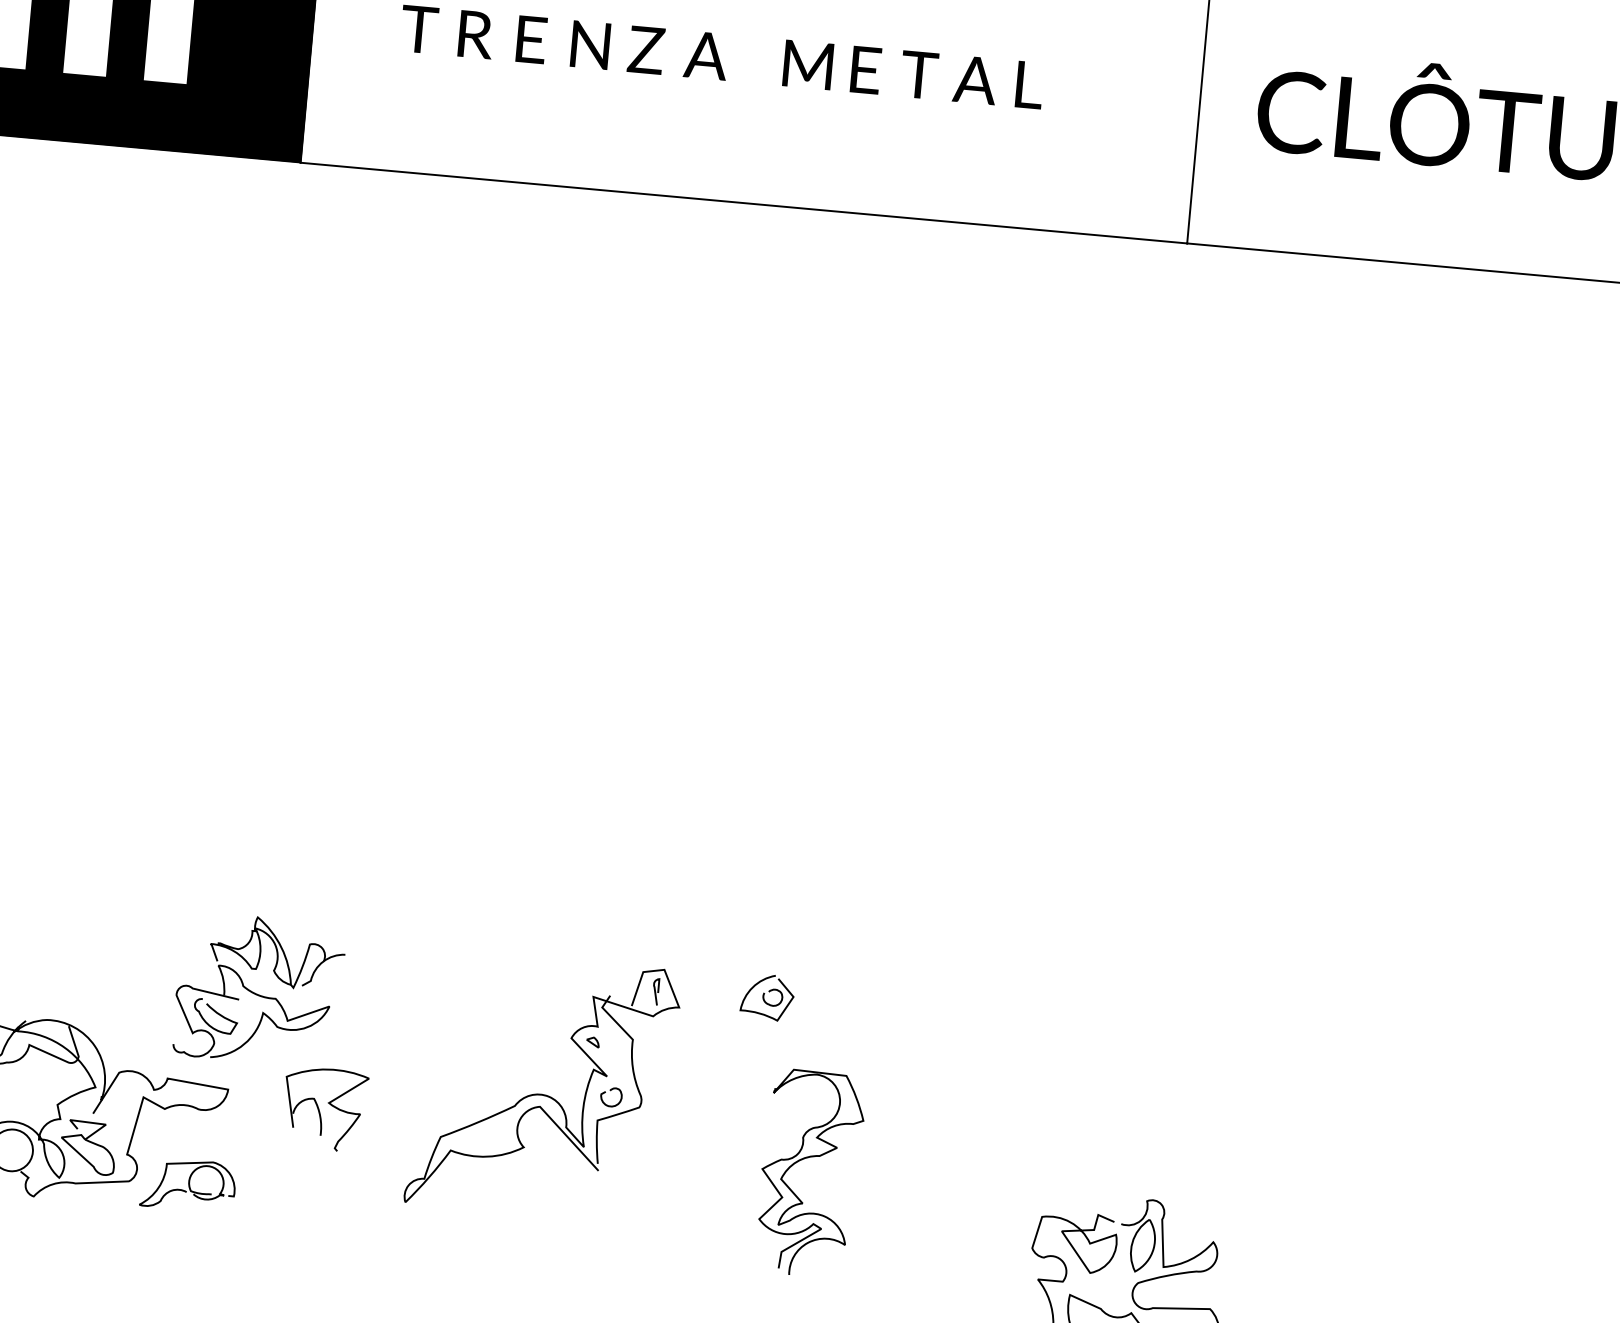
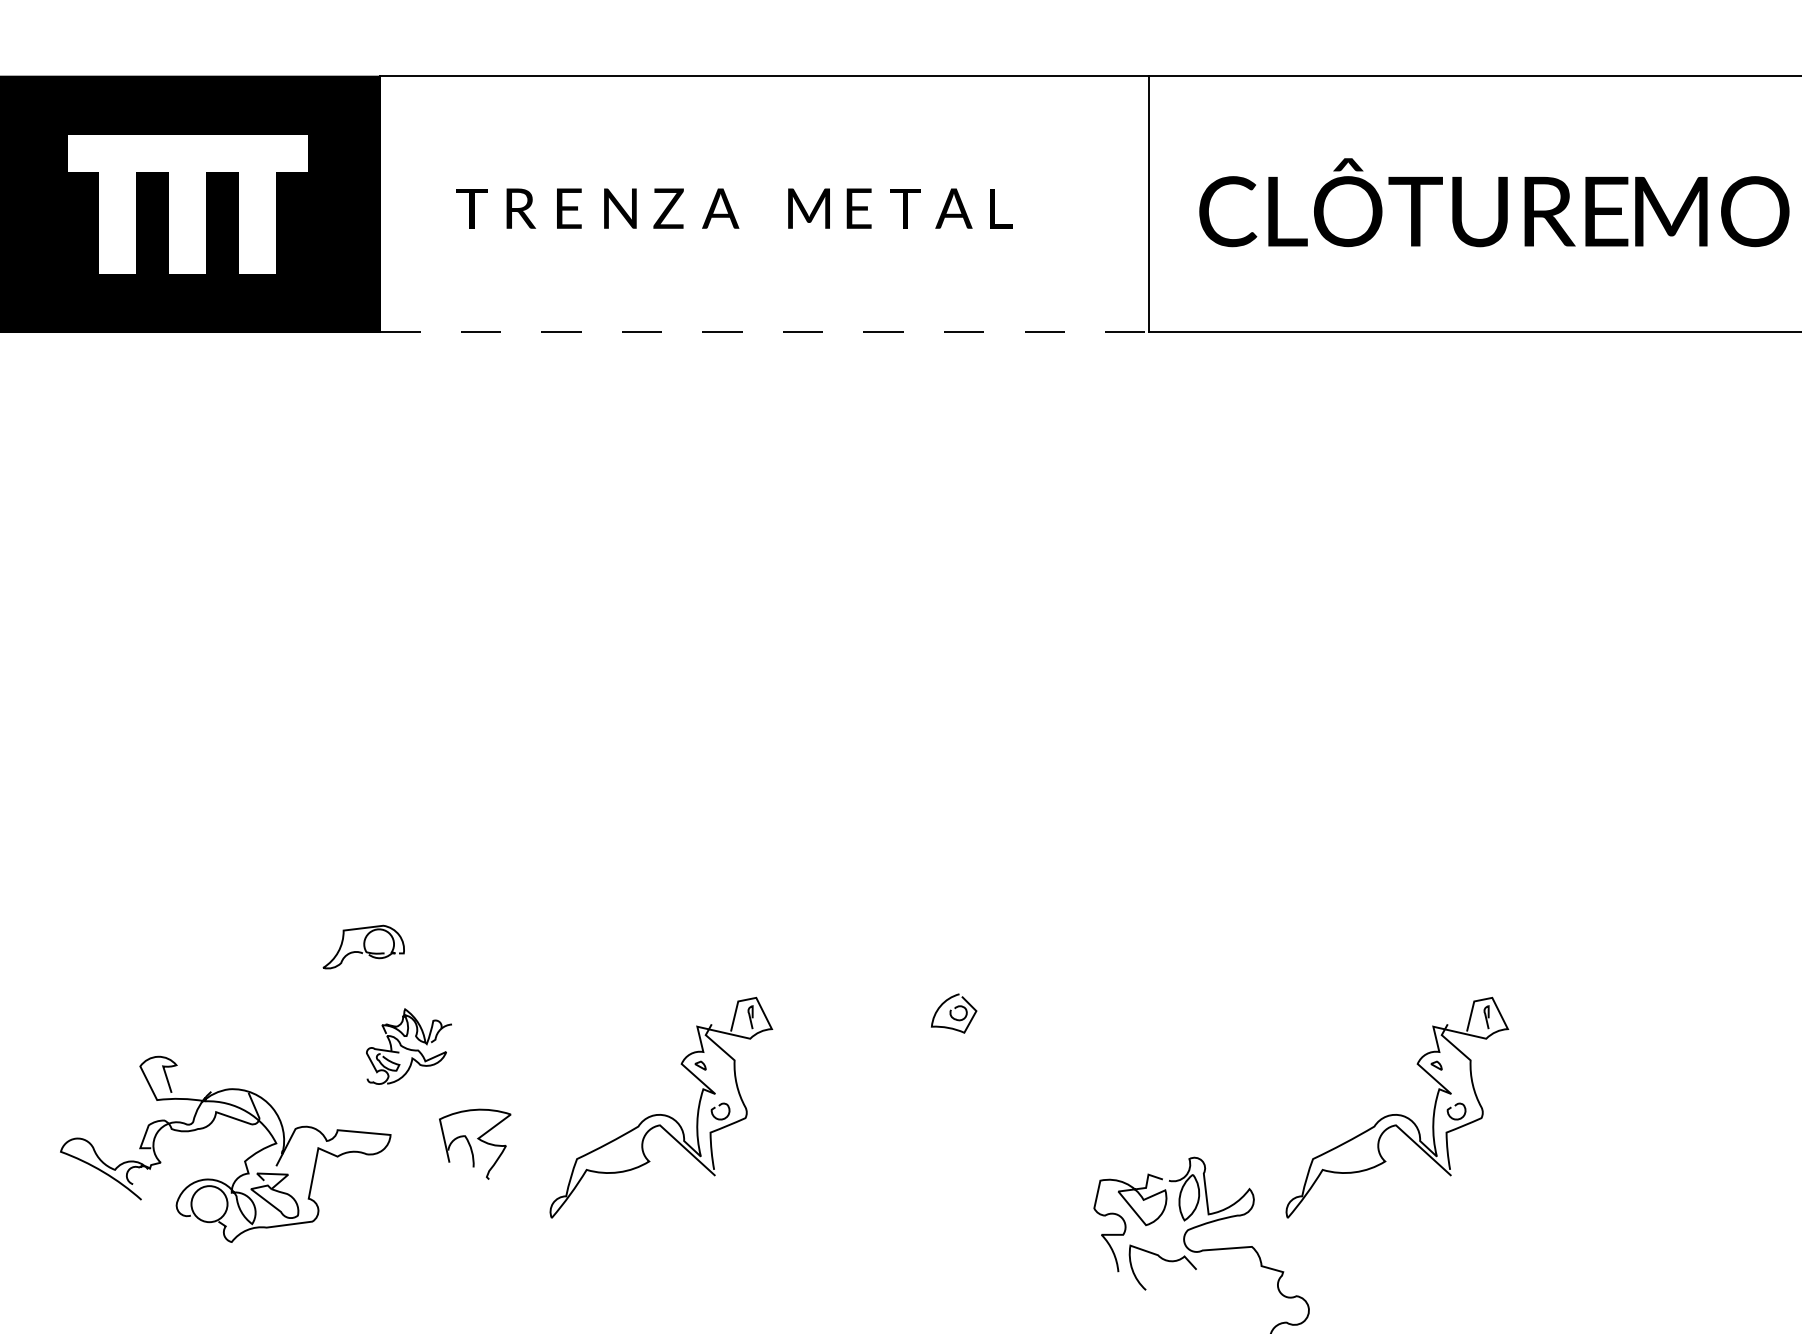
line: (744, 203) -> (765, 332), solid -> dashed
part: (258, 989) -> (408, 1046), size x0.6
part: (768, 997) -> (954, 1013), moved
part: (806, 1159) -> (893, 1149), removed
part: (1391, 1171) -> (1397, 1114), added
part: (188, 1184) -> (363, 946), moved

